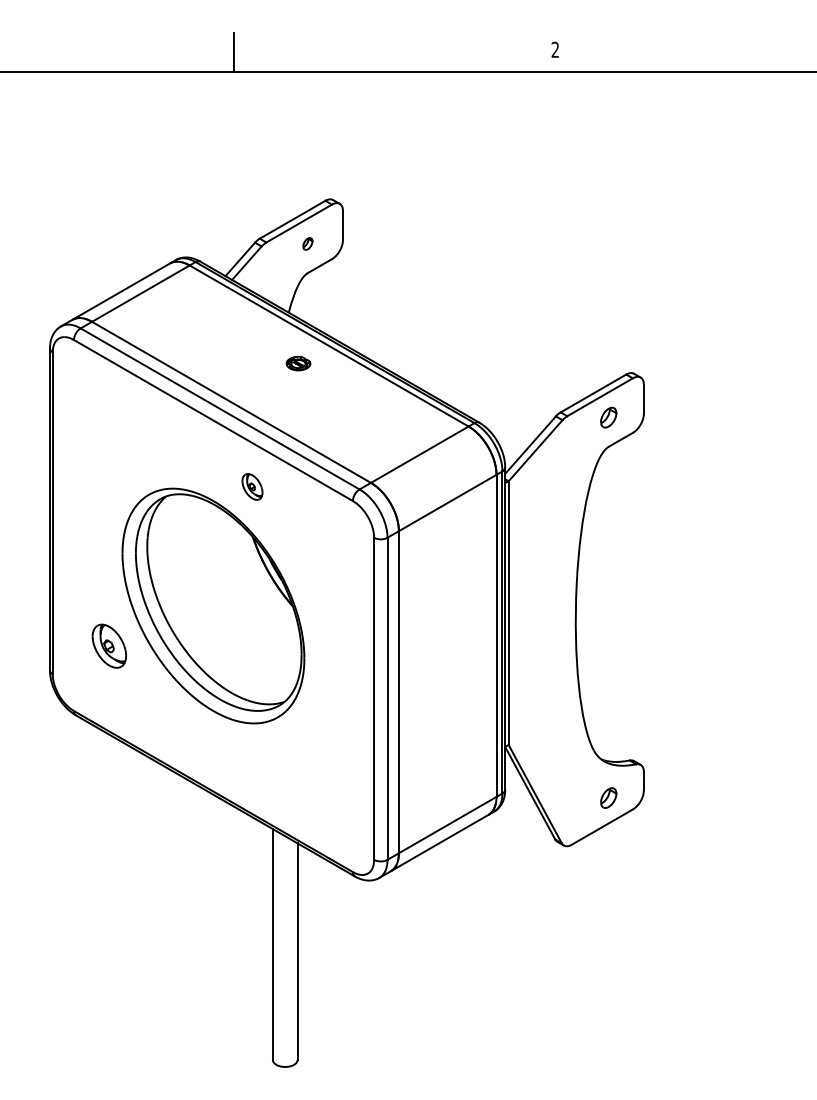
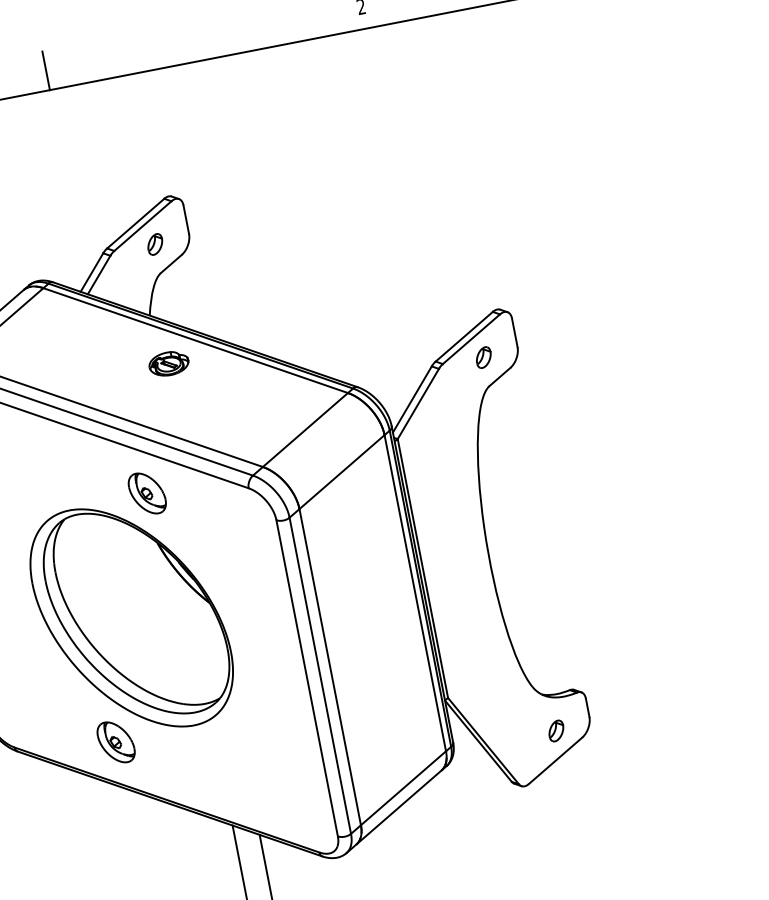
part: (307, 243) -> (154, 244), size x1.67
part: (298, 363) -> (168, 363), size x1.67
part: (252, 486) -> (147, 493), size x1.67
part: (108, 645) -> (115, 741), moved

